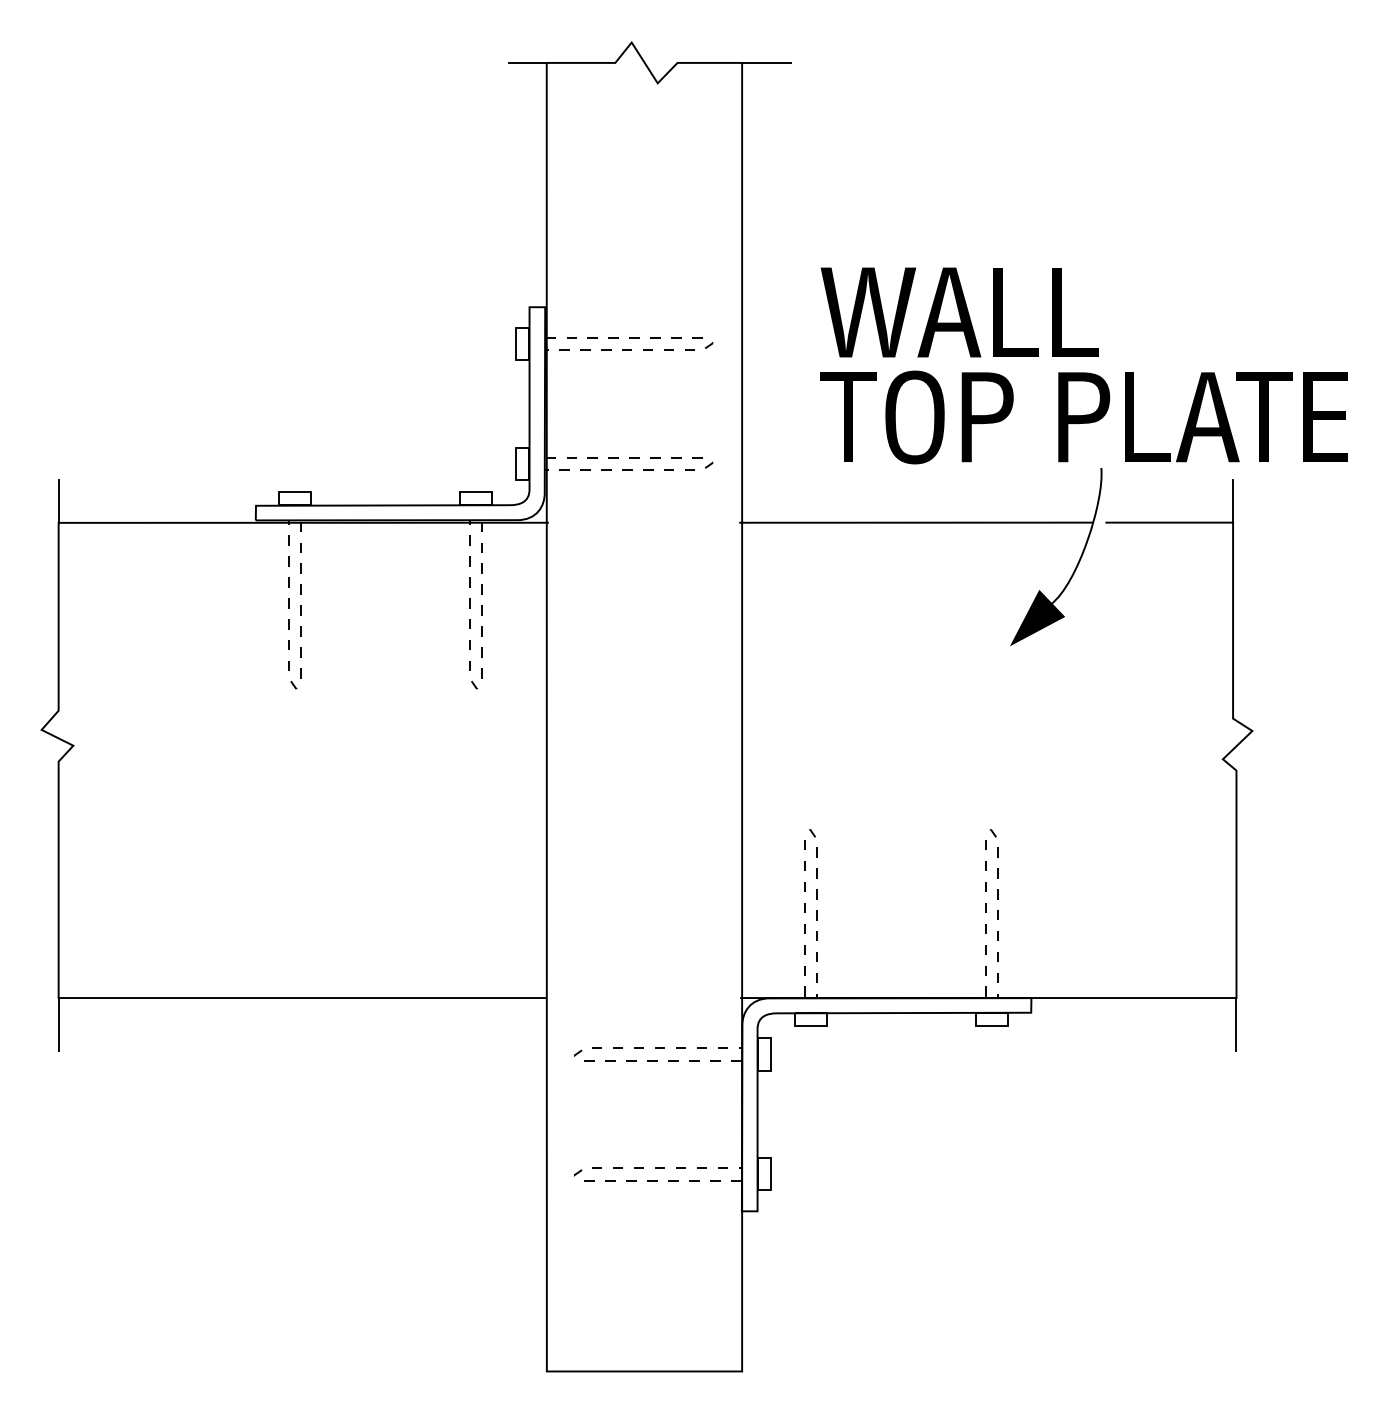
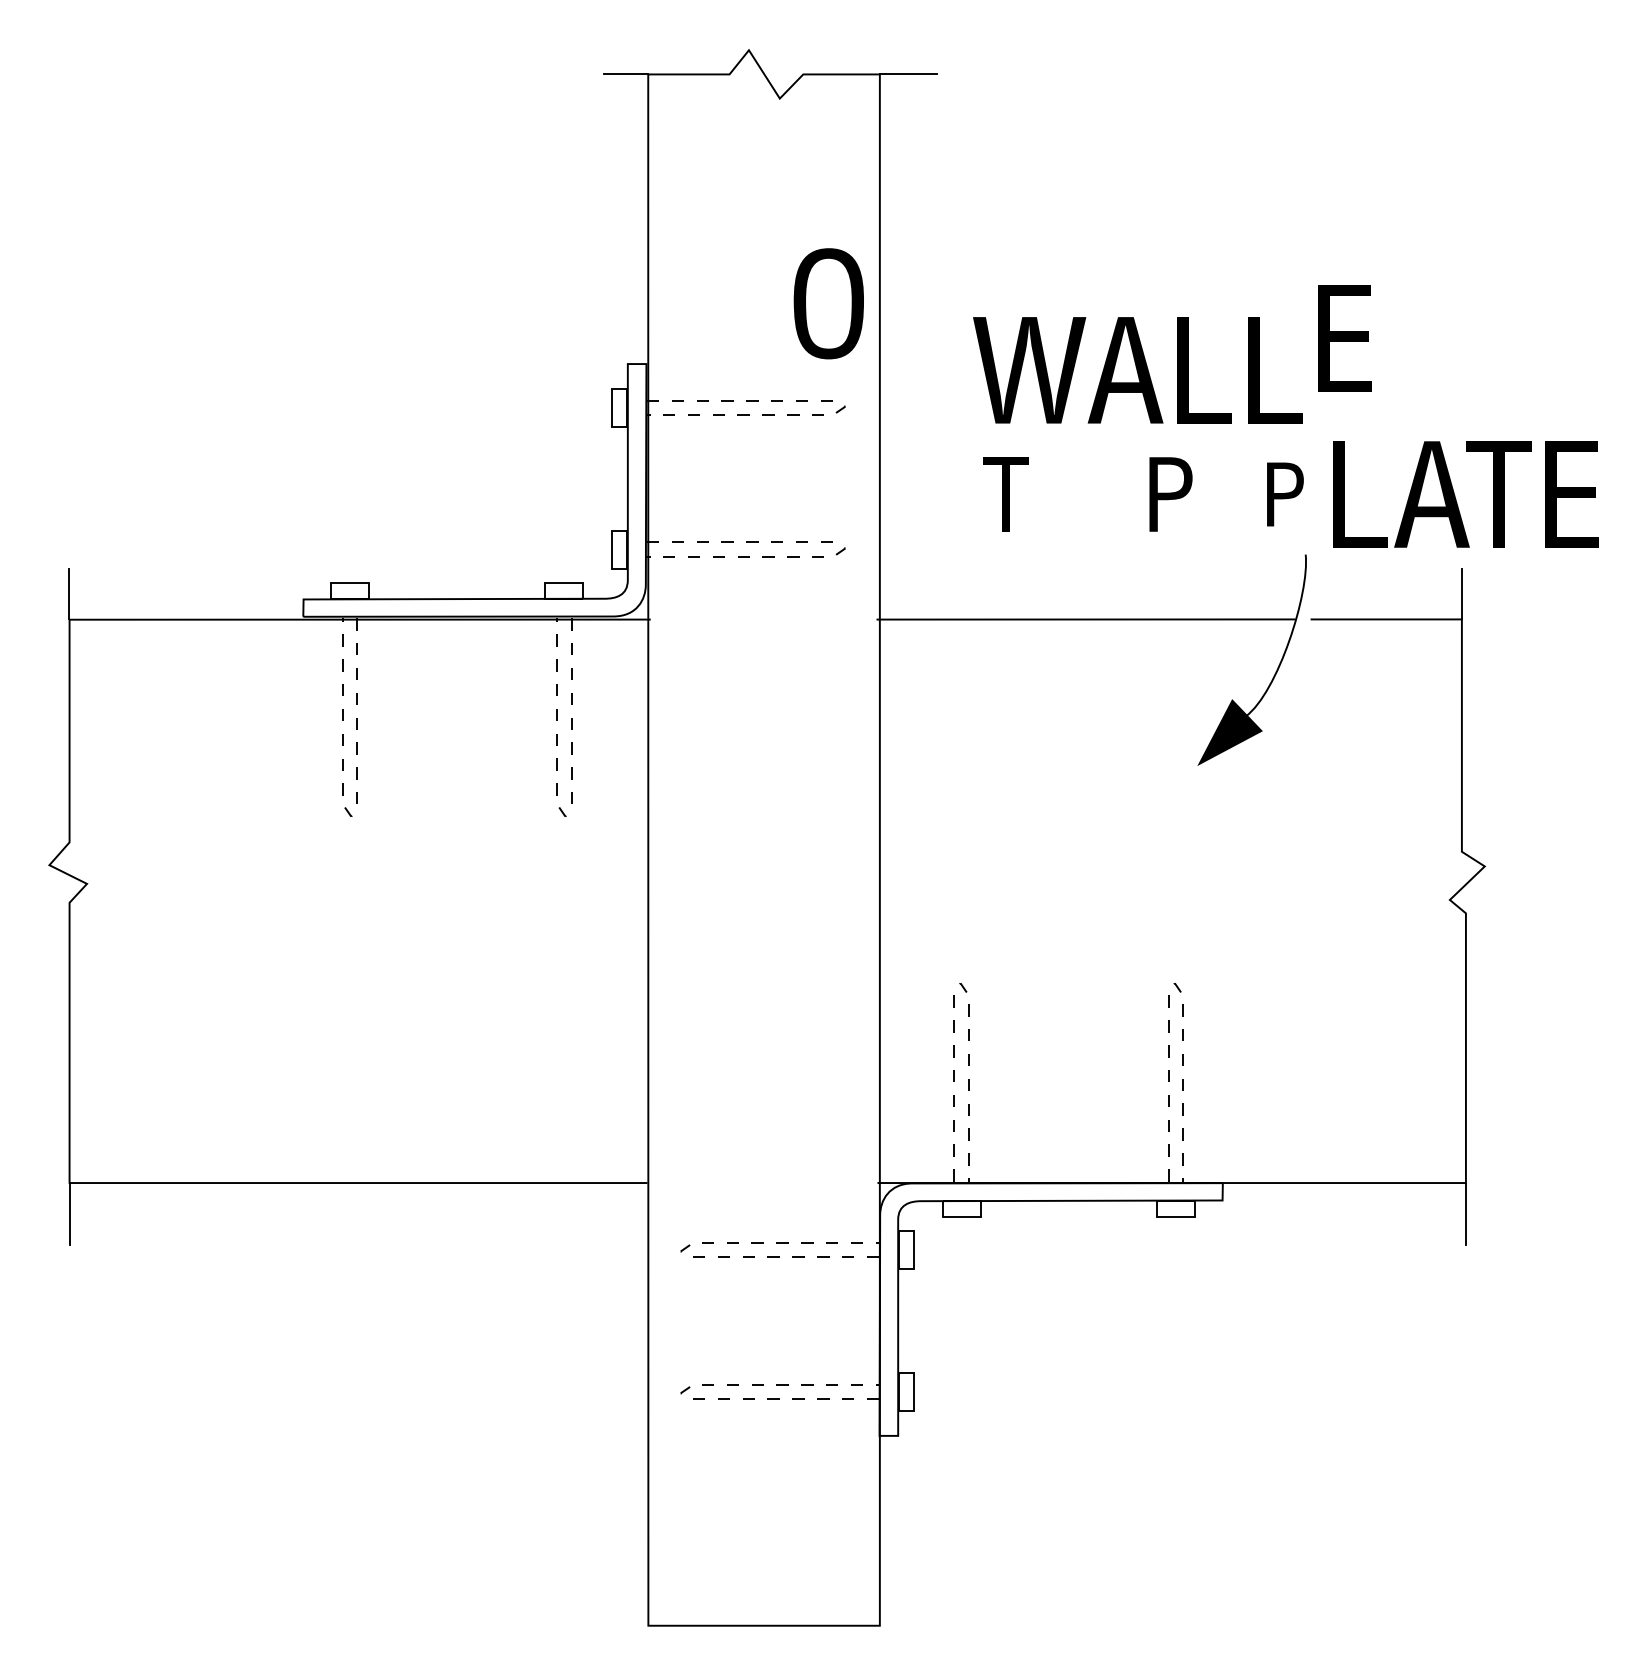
part: (1134, 285) -> (1344, 338), added
part: (848, 417) -> (1005, 494), size x0.7
part: (914, 417) -> (828, 303), moved
part: (987, 417) -> (1170, 494), size x0.7
part: (1084, 417) -> (1285, 494), size x0.6

